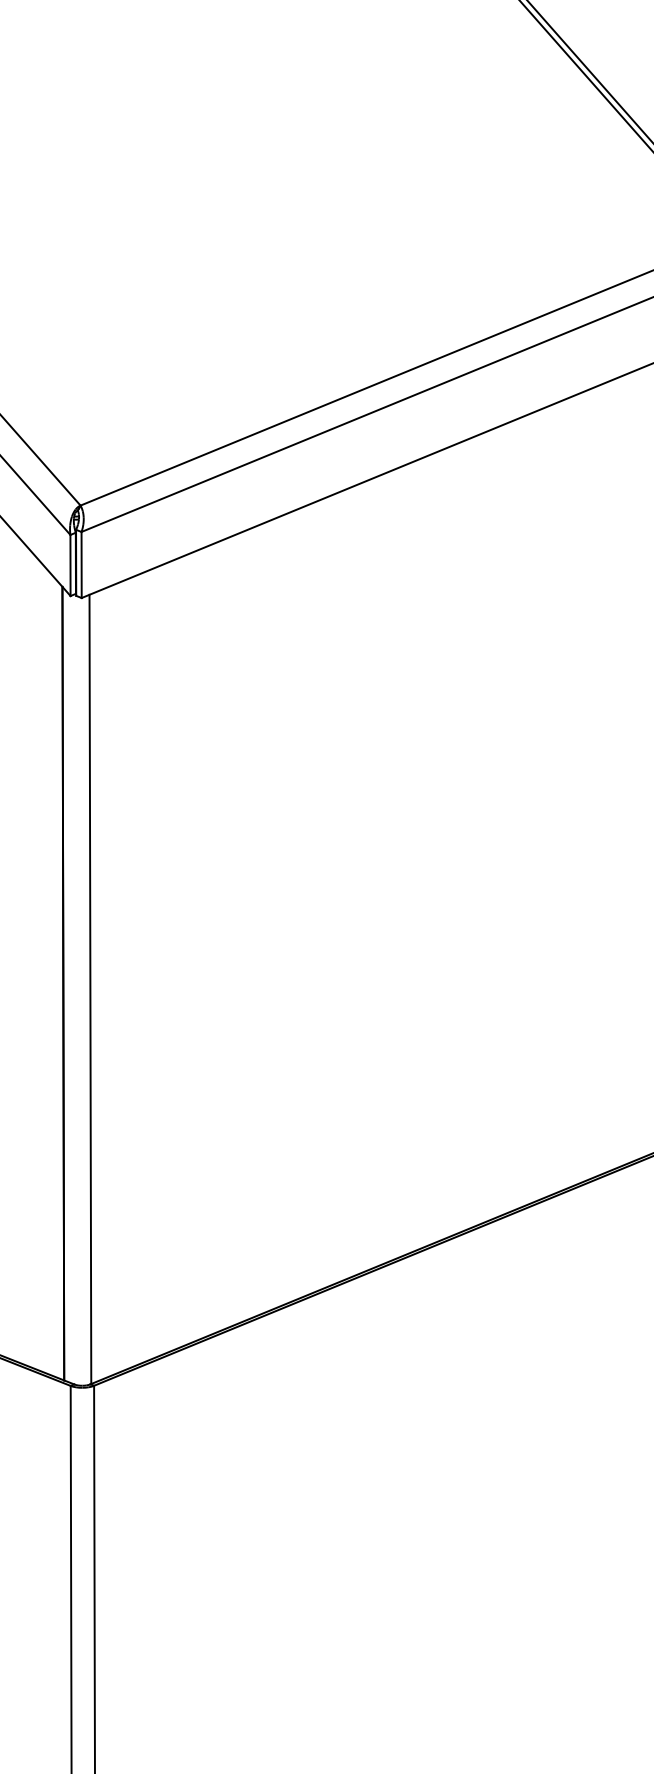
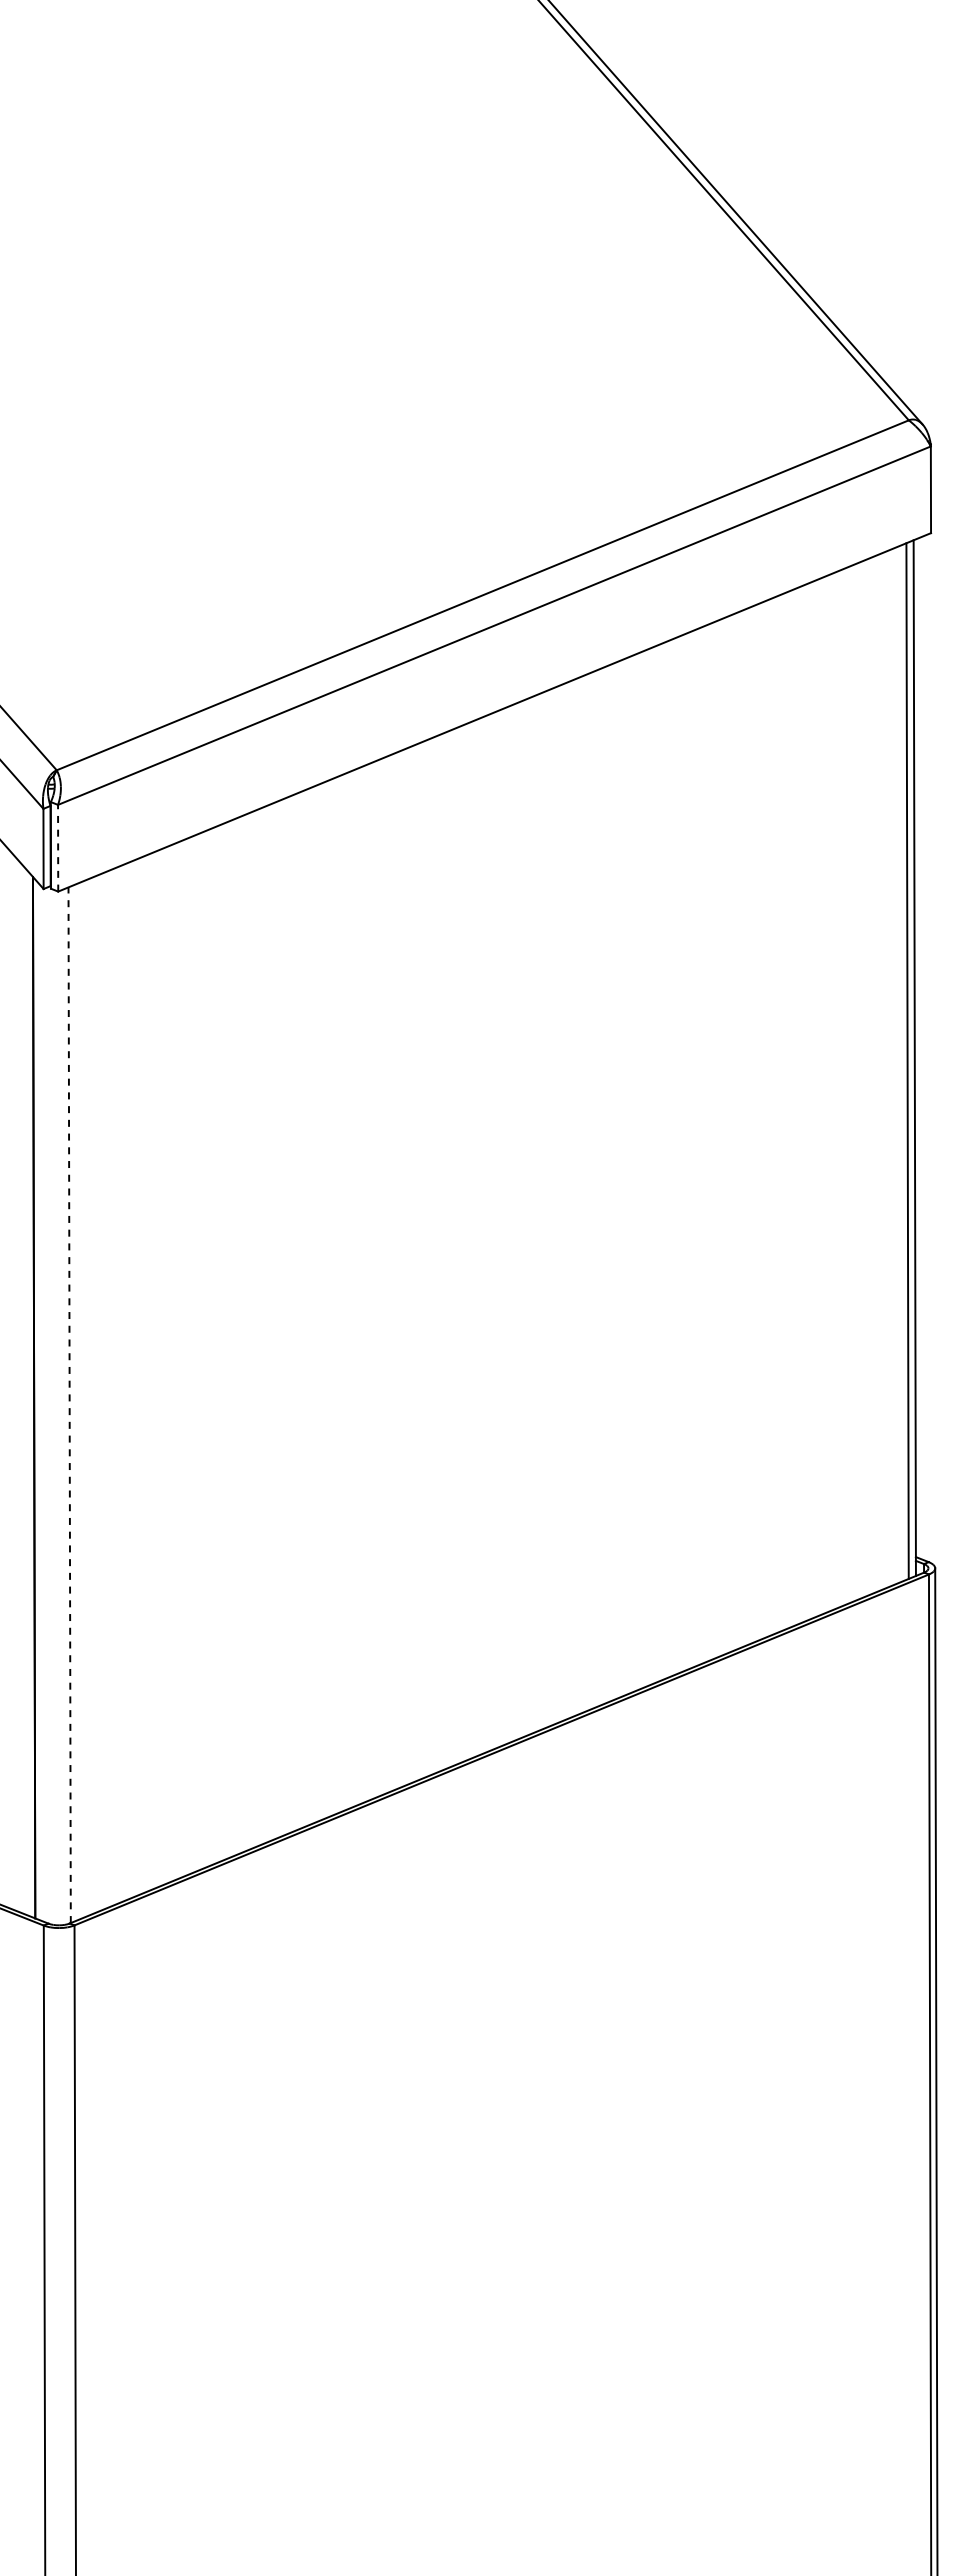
line: (81, 564) -> (58, 847), solid -> dashed
line: (90, 989) -> (69, 1405), solid -> dashed

